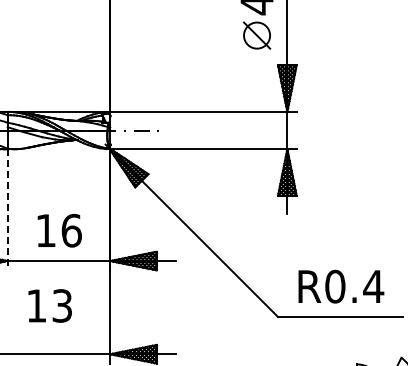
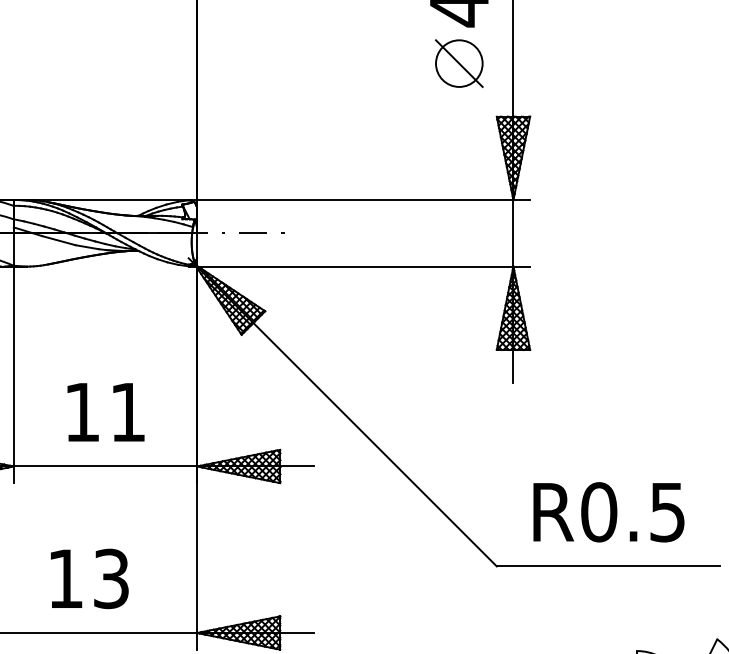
line: (7, 209) -> (13, 374), dashed -> solid
text: (71, 230) -> (127, 411), 16 -> 11
text: (373, 286) -> (667, 511), R0.4 -> R0.5
text: (49, 305) -> (88, 578), moved

